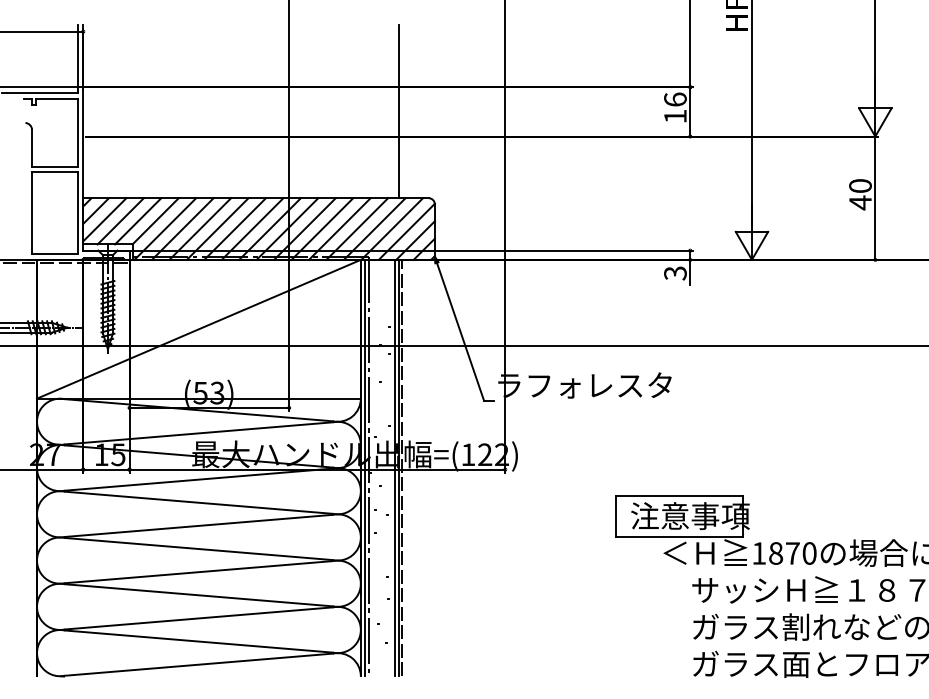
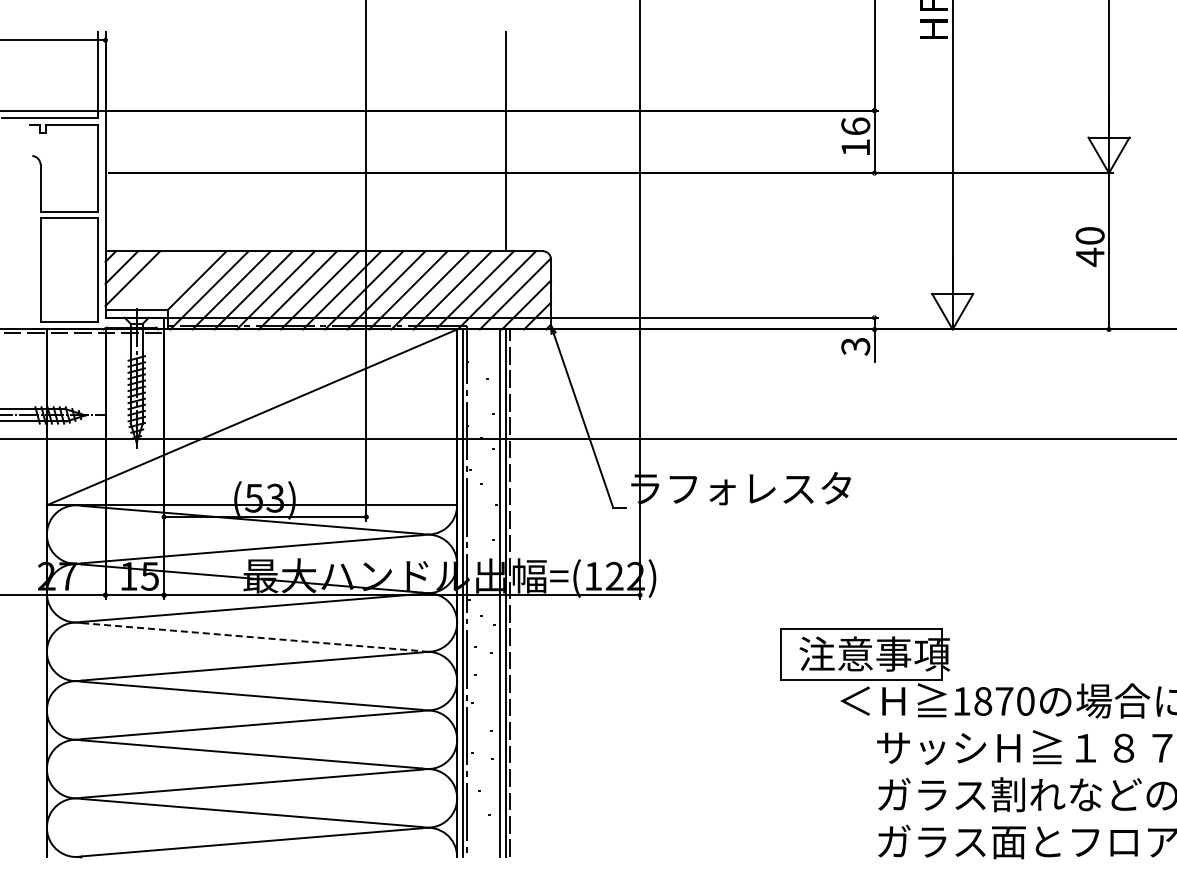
line: (120, 221) -> (152, 280), removed
line: (137, 221) -> (174, 280), removed
line: (199, 503) -> (252, 637), solid -> dashed

